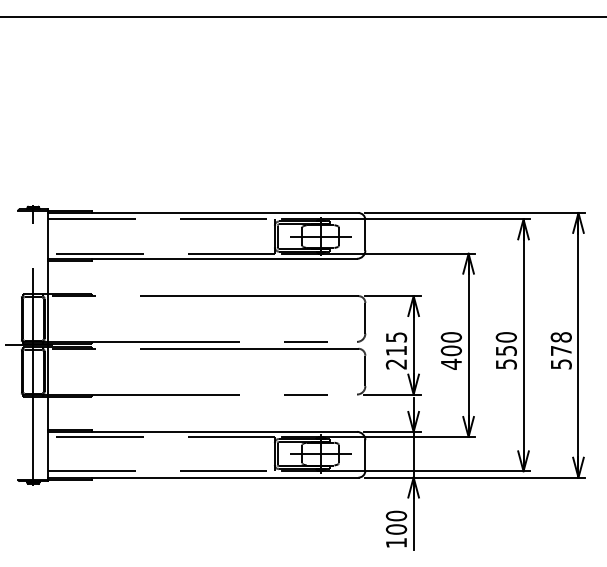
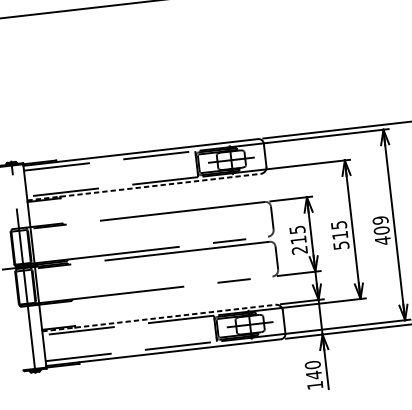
line: (203, 258) -> (144, 186), solid -> dashed
text: (451, 350) -> (340, 235), 400 -> 515
text: (505, 350) -> (381, 230), 550 -> 409
line: (203, 431) -> (159, 317), solid -> dashed
text: (396, 529) -> (314, 375), 100 -> 140

